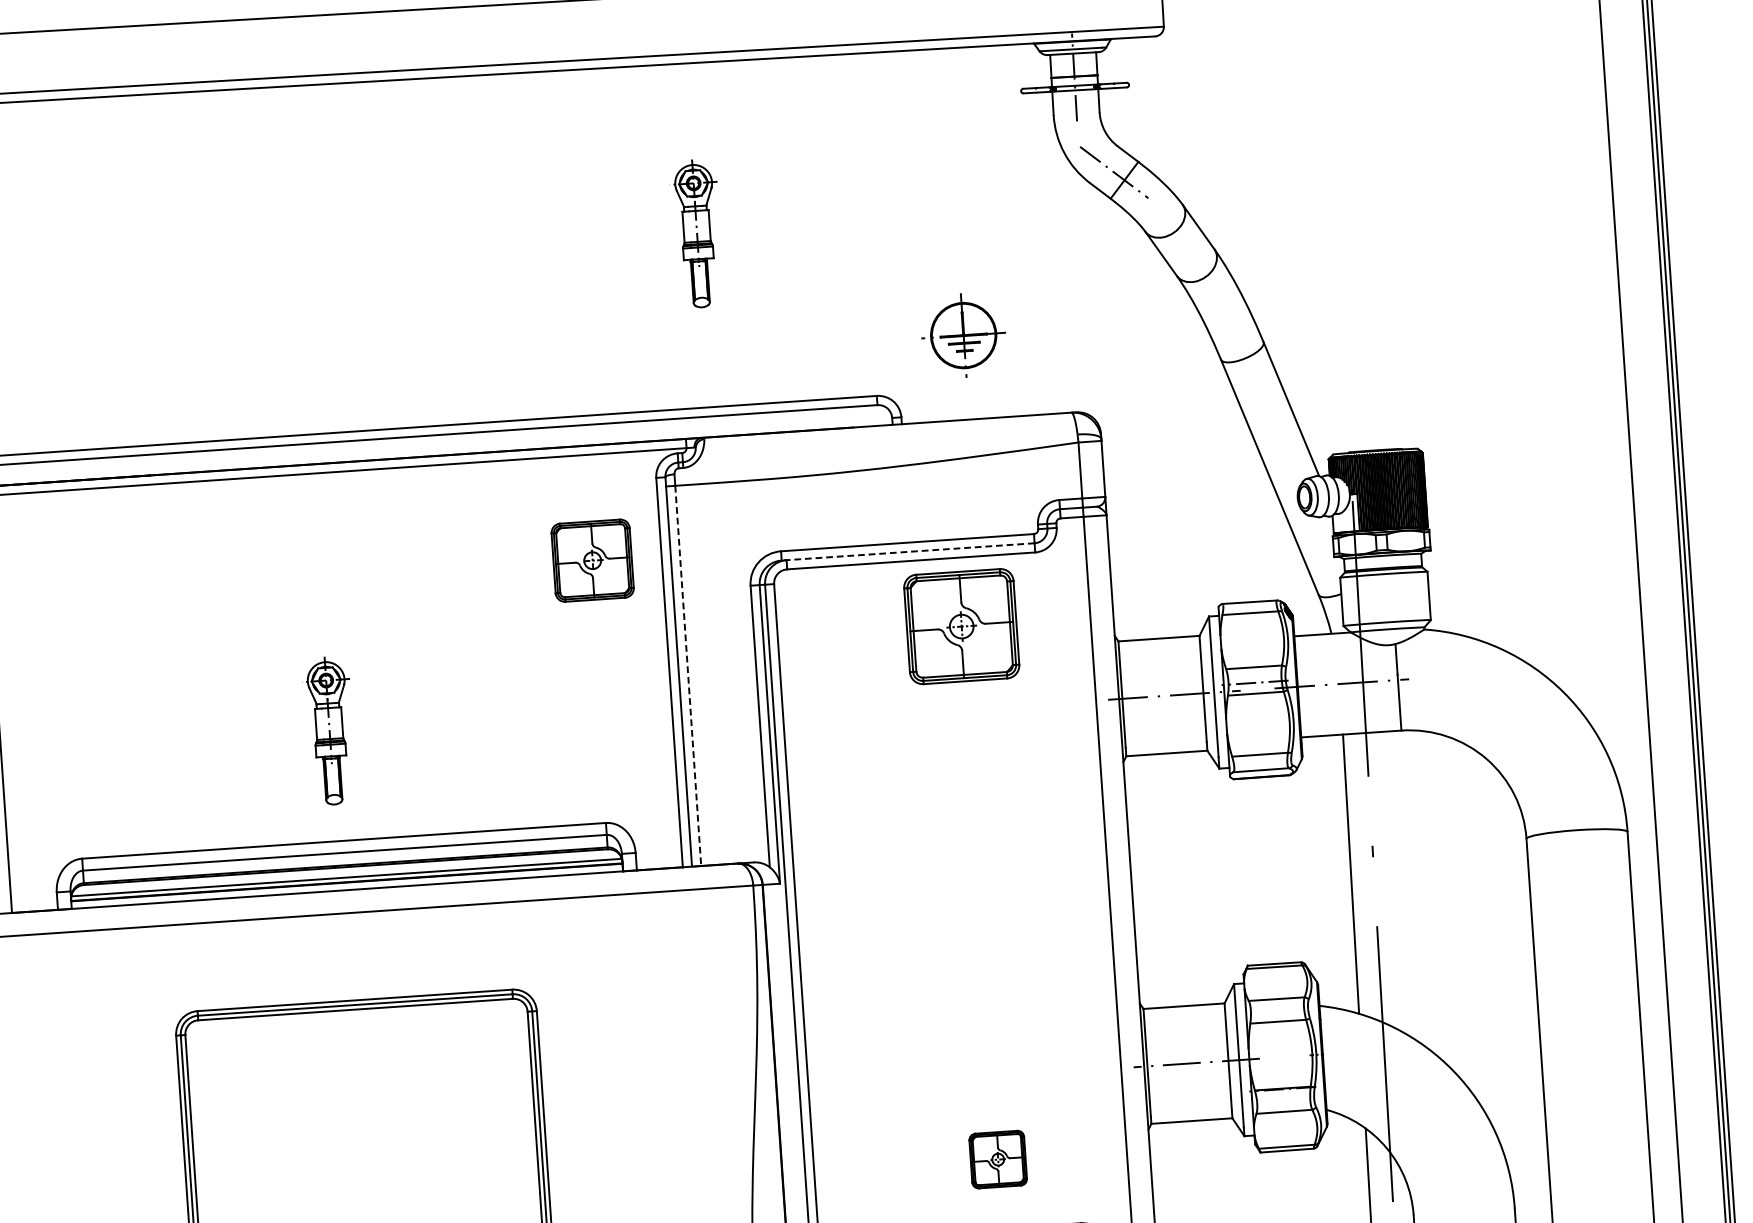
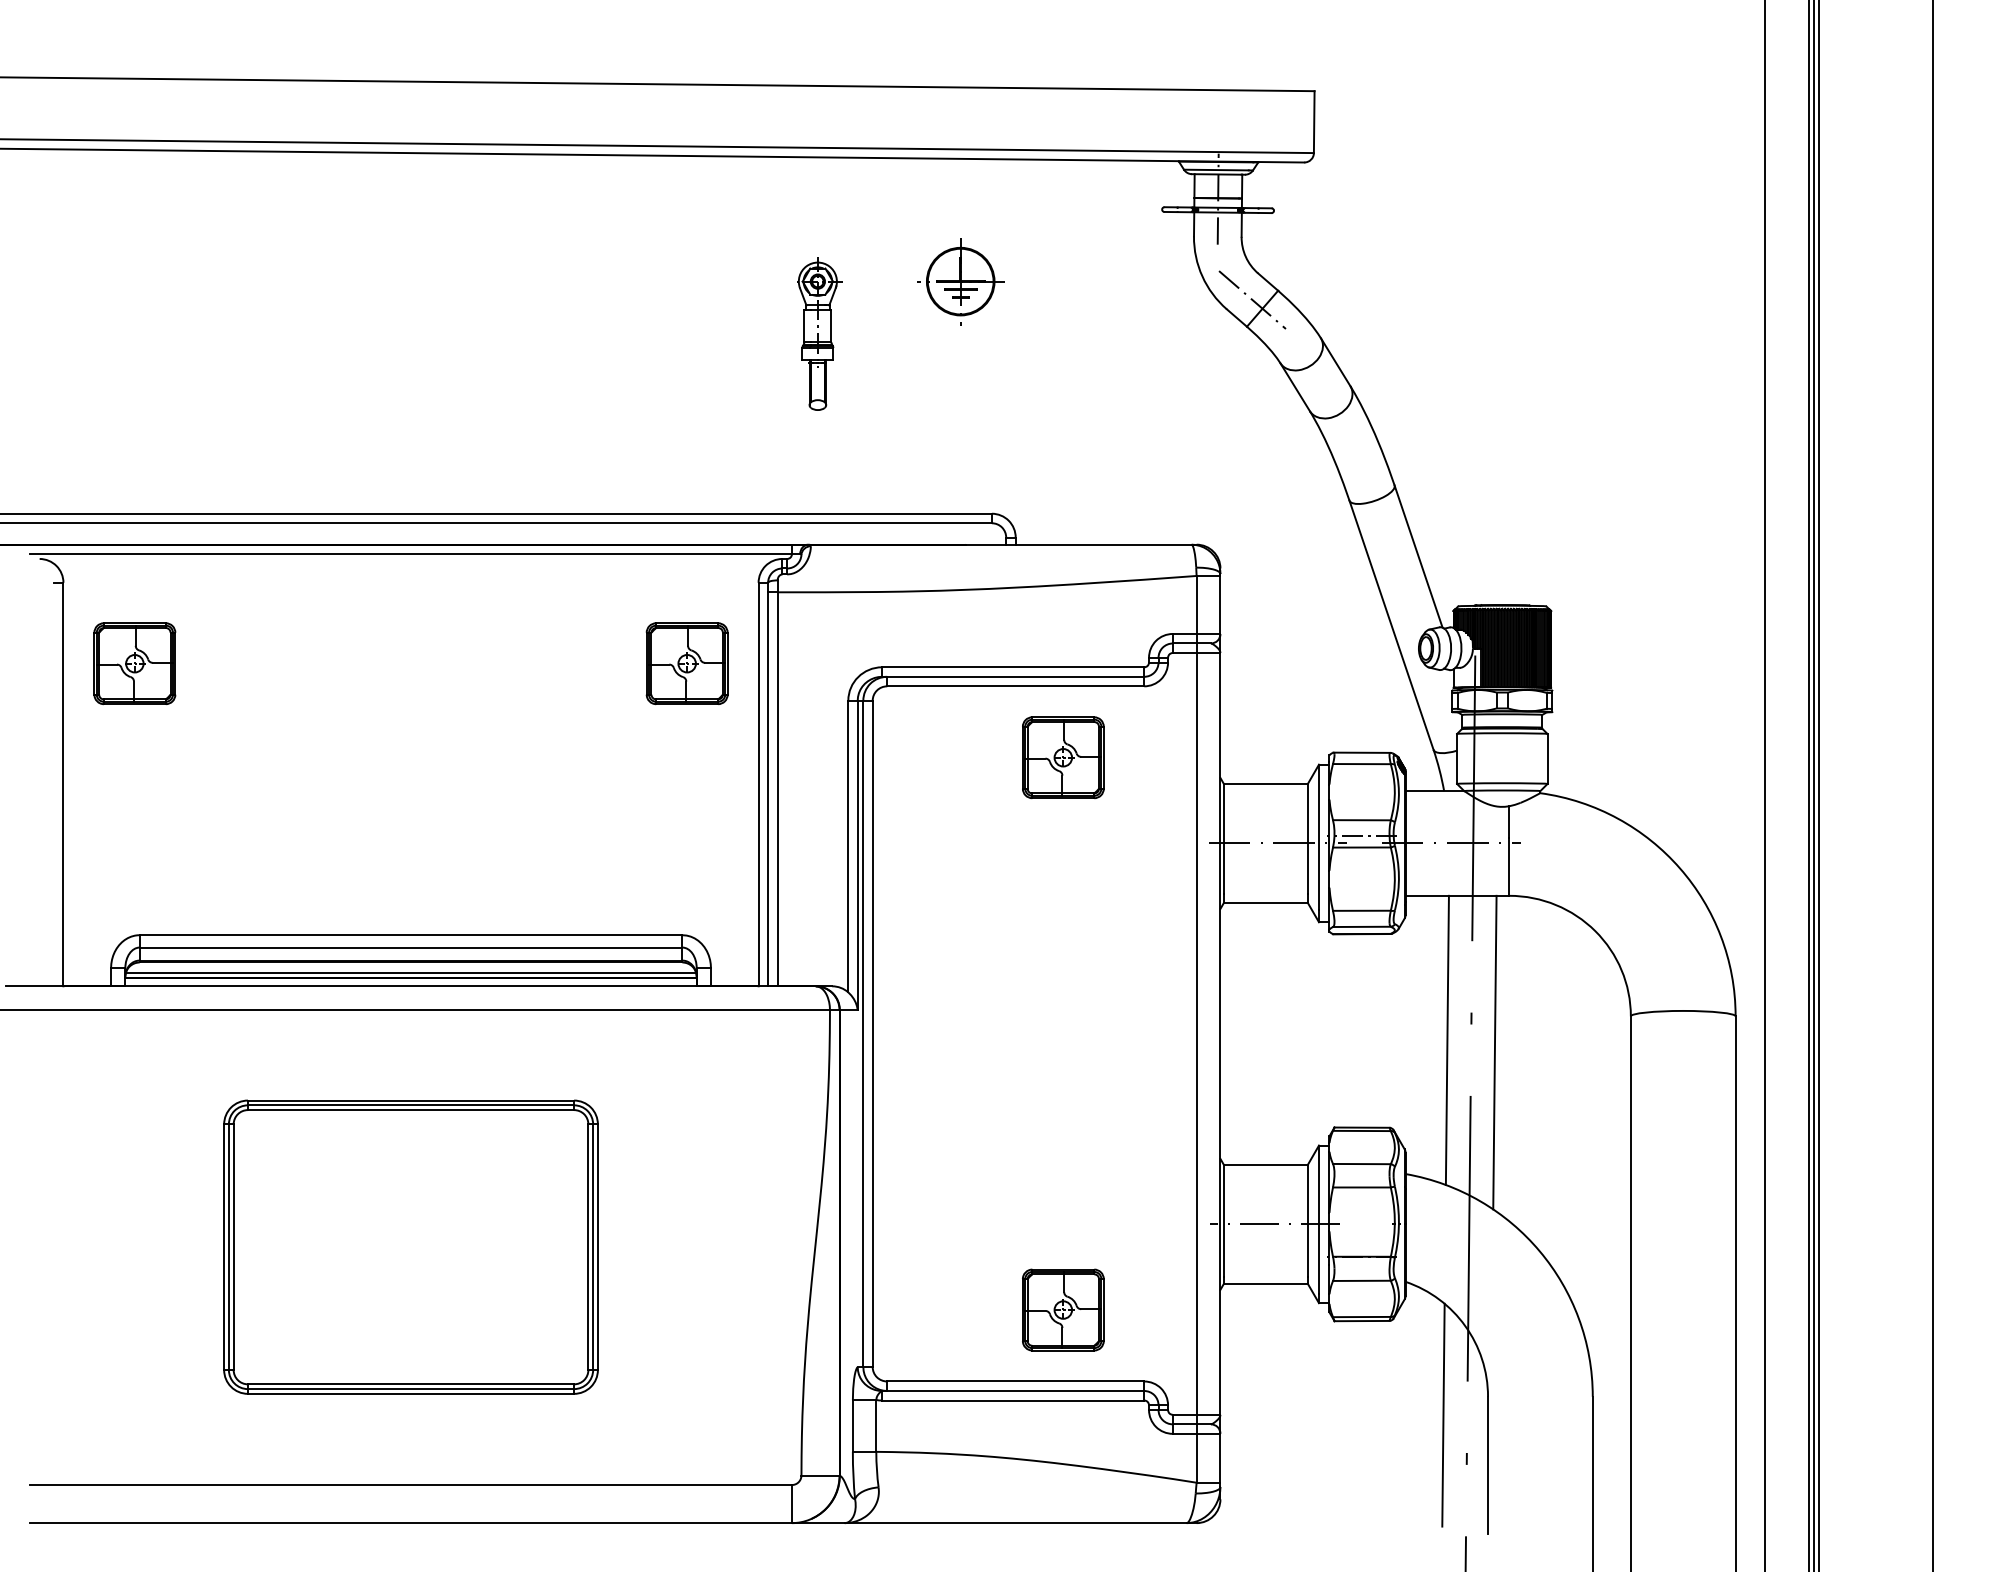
part: (963, 335) -> (960, 281), moved
line: (907, 551) -> (1012, 676), dashed -> solid
part: (59, 596) -> (134, 663), added
part: (961, 626) -> (1063, 757), size x0.71
line: (688, 676) -> (777, 789), dashed -> solid
part: (331, 730) -> (405, 820), removed
line: (1397, 882) -> (1494, 1052), added
part: (998, 1159) -> (1063, 1309), size x1.43

